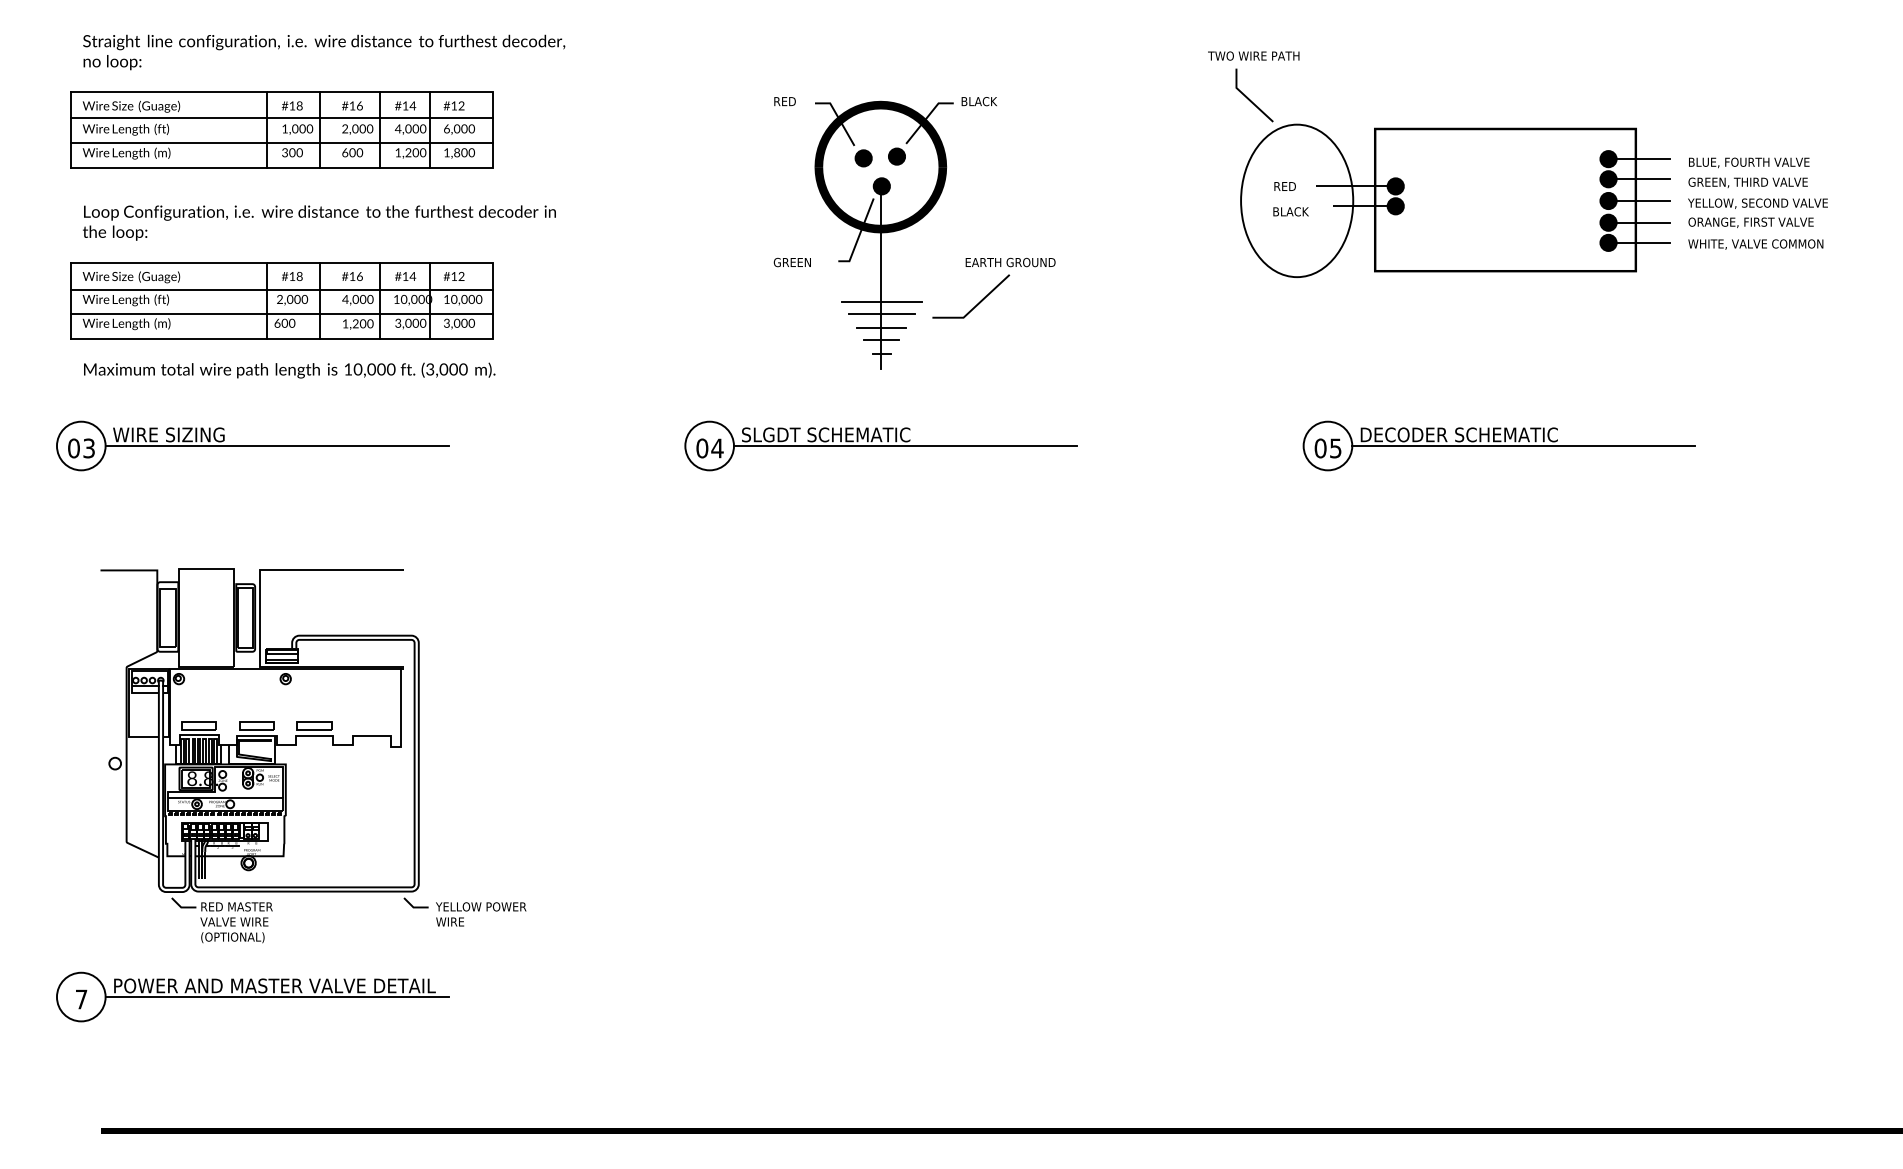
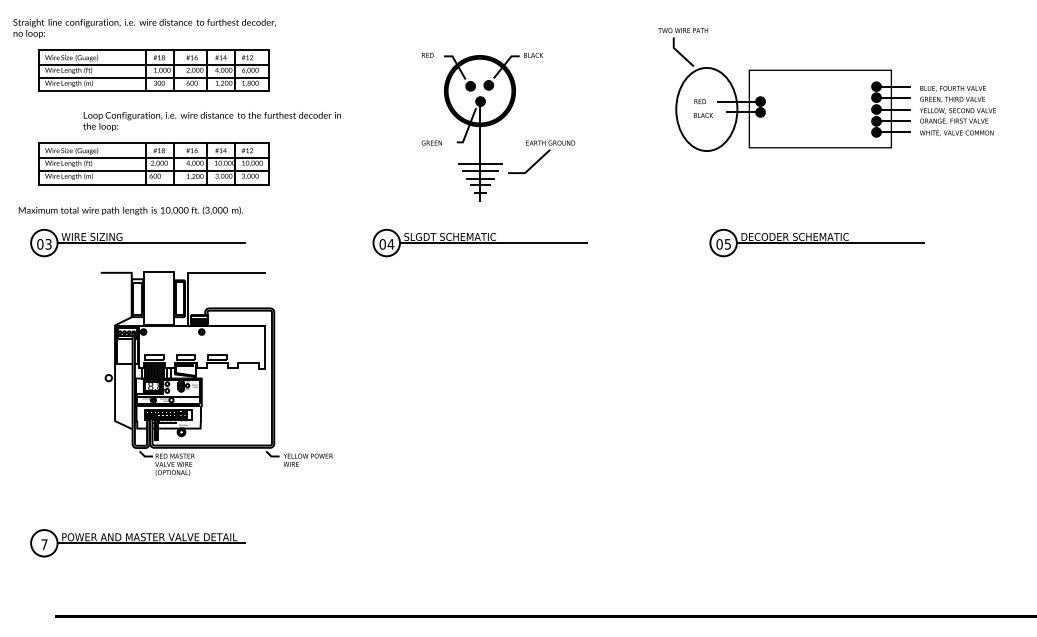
text: (323, 52) -> (144, 28), moved
text: (318, 222) -> (211, 121), moved
text: (288, 369) -> (130, 210), moved
part: (312, 755) -> (216, 373), moved

